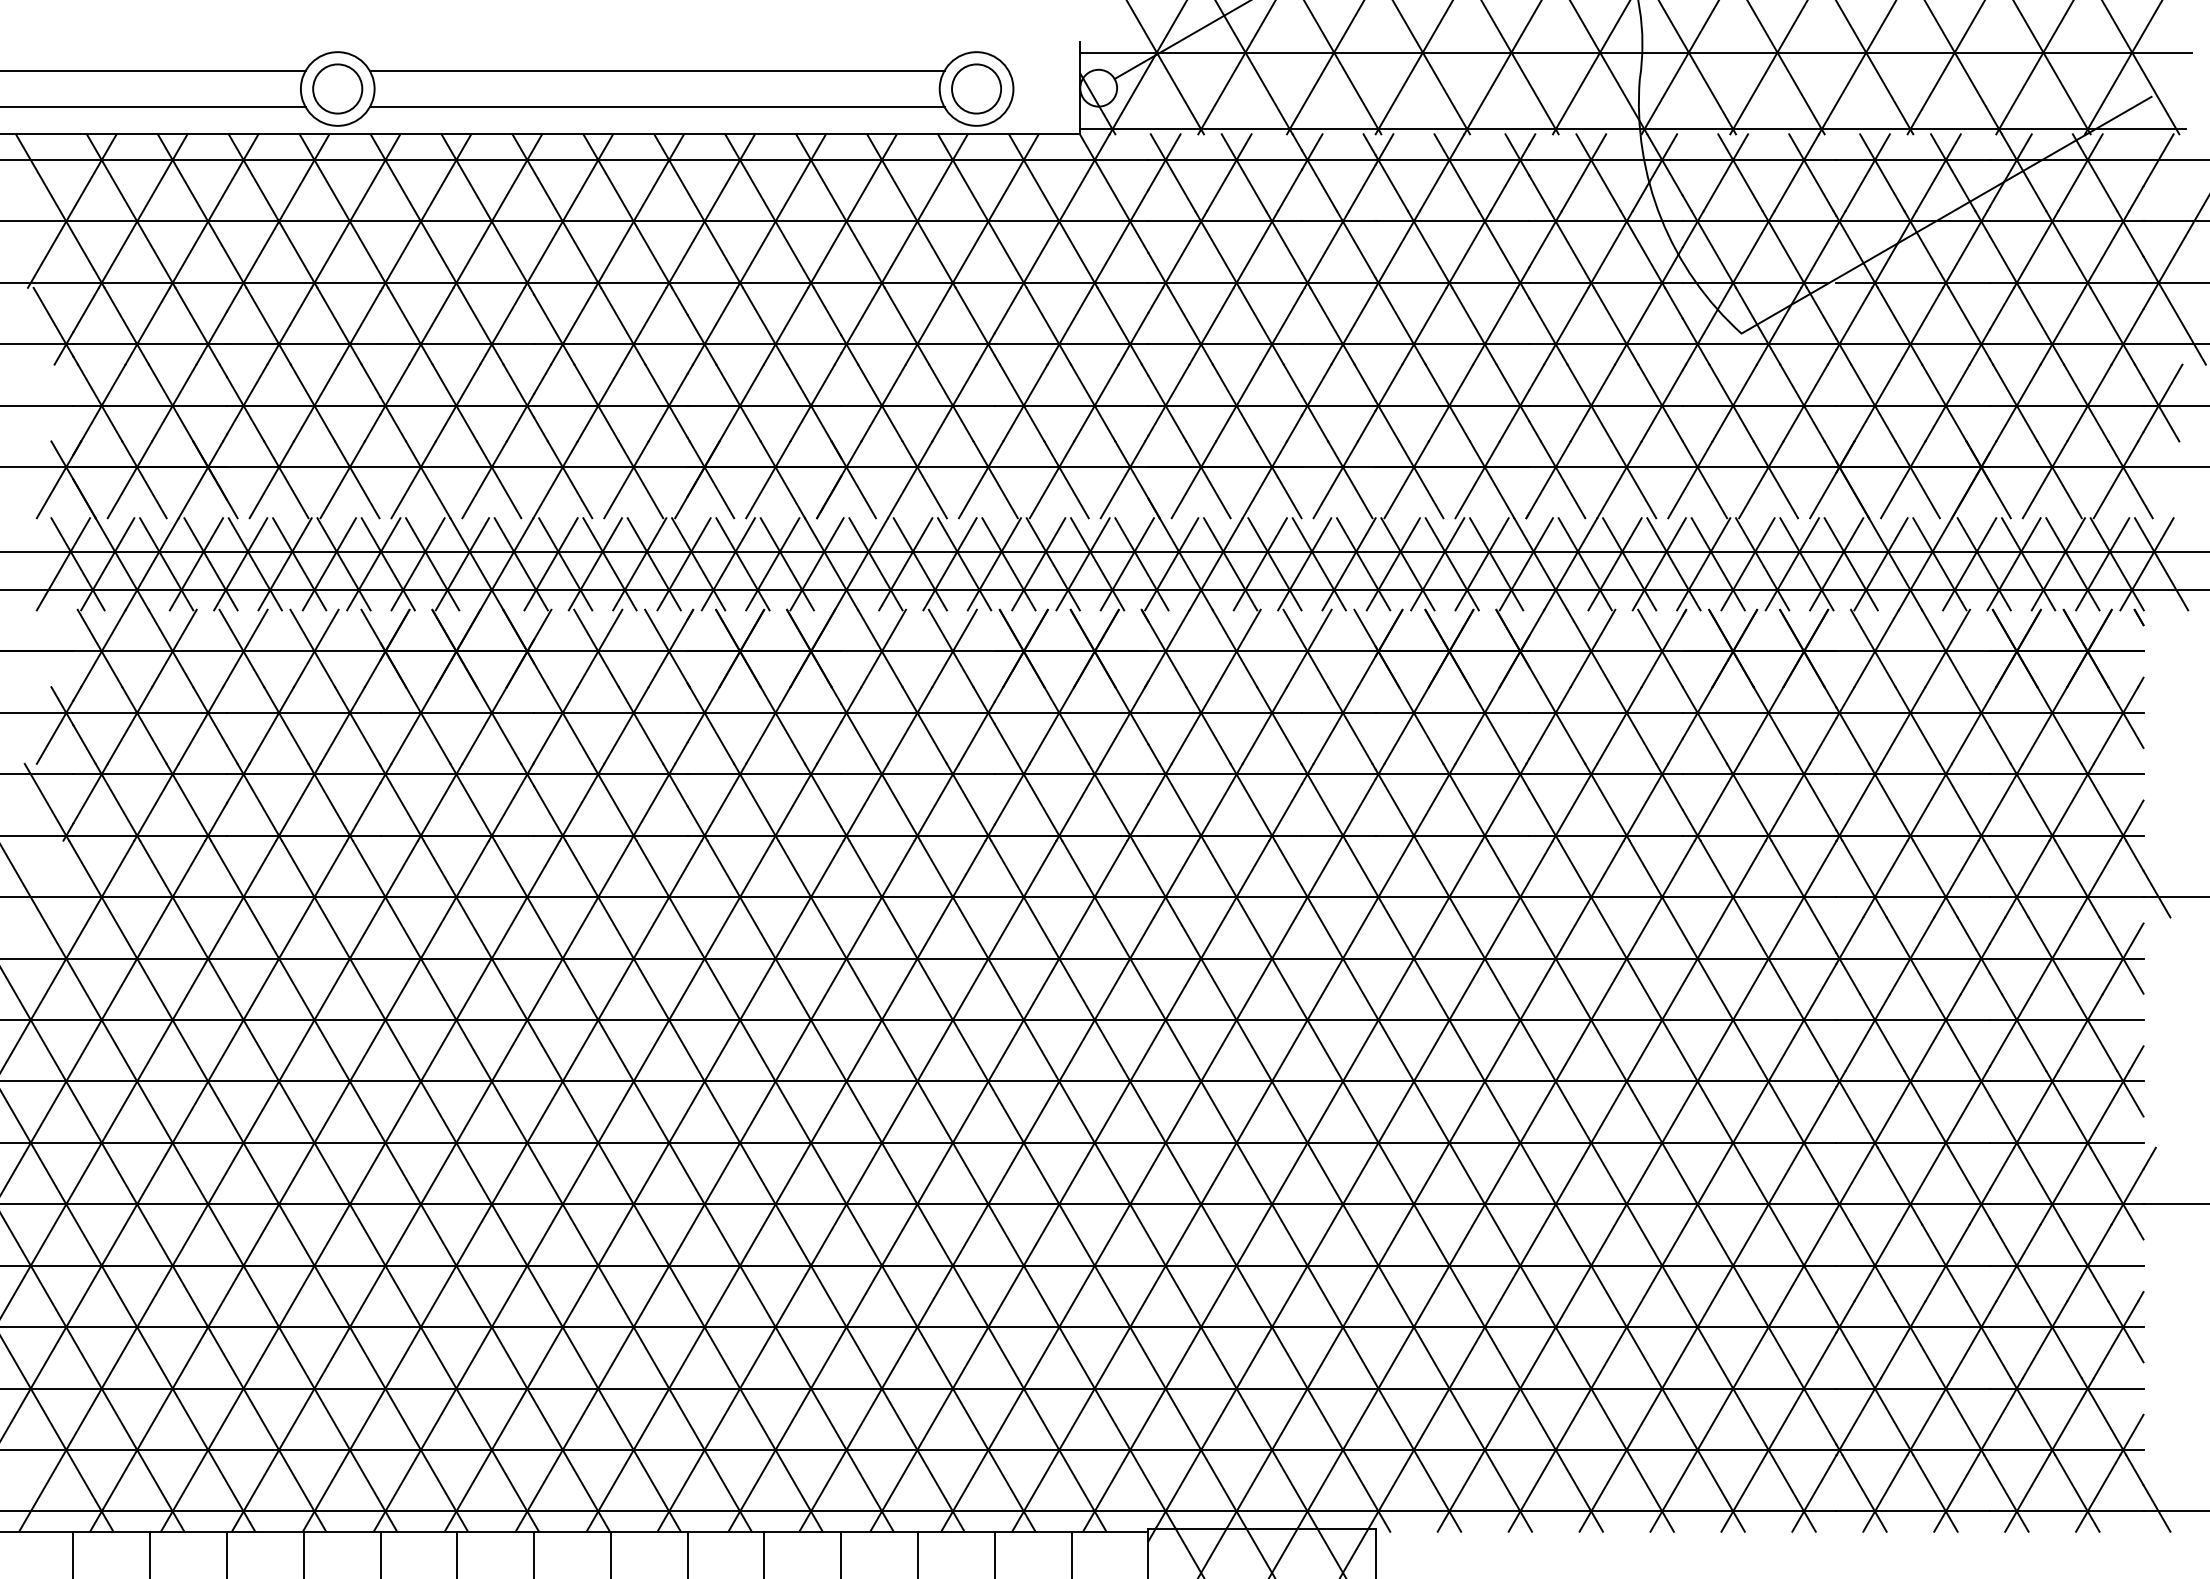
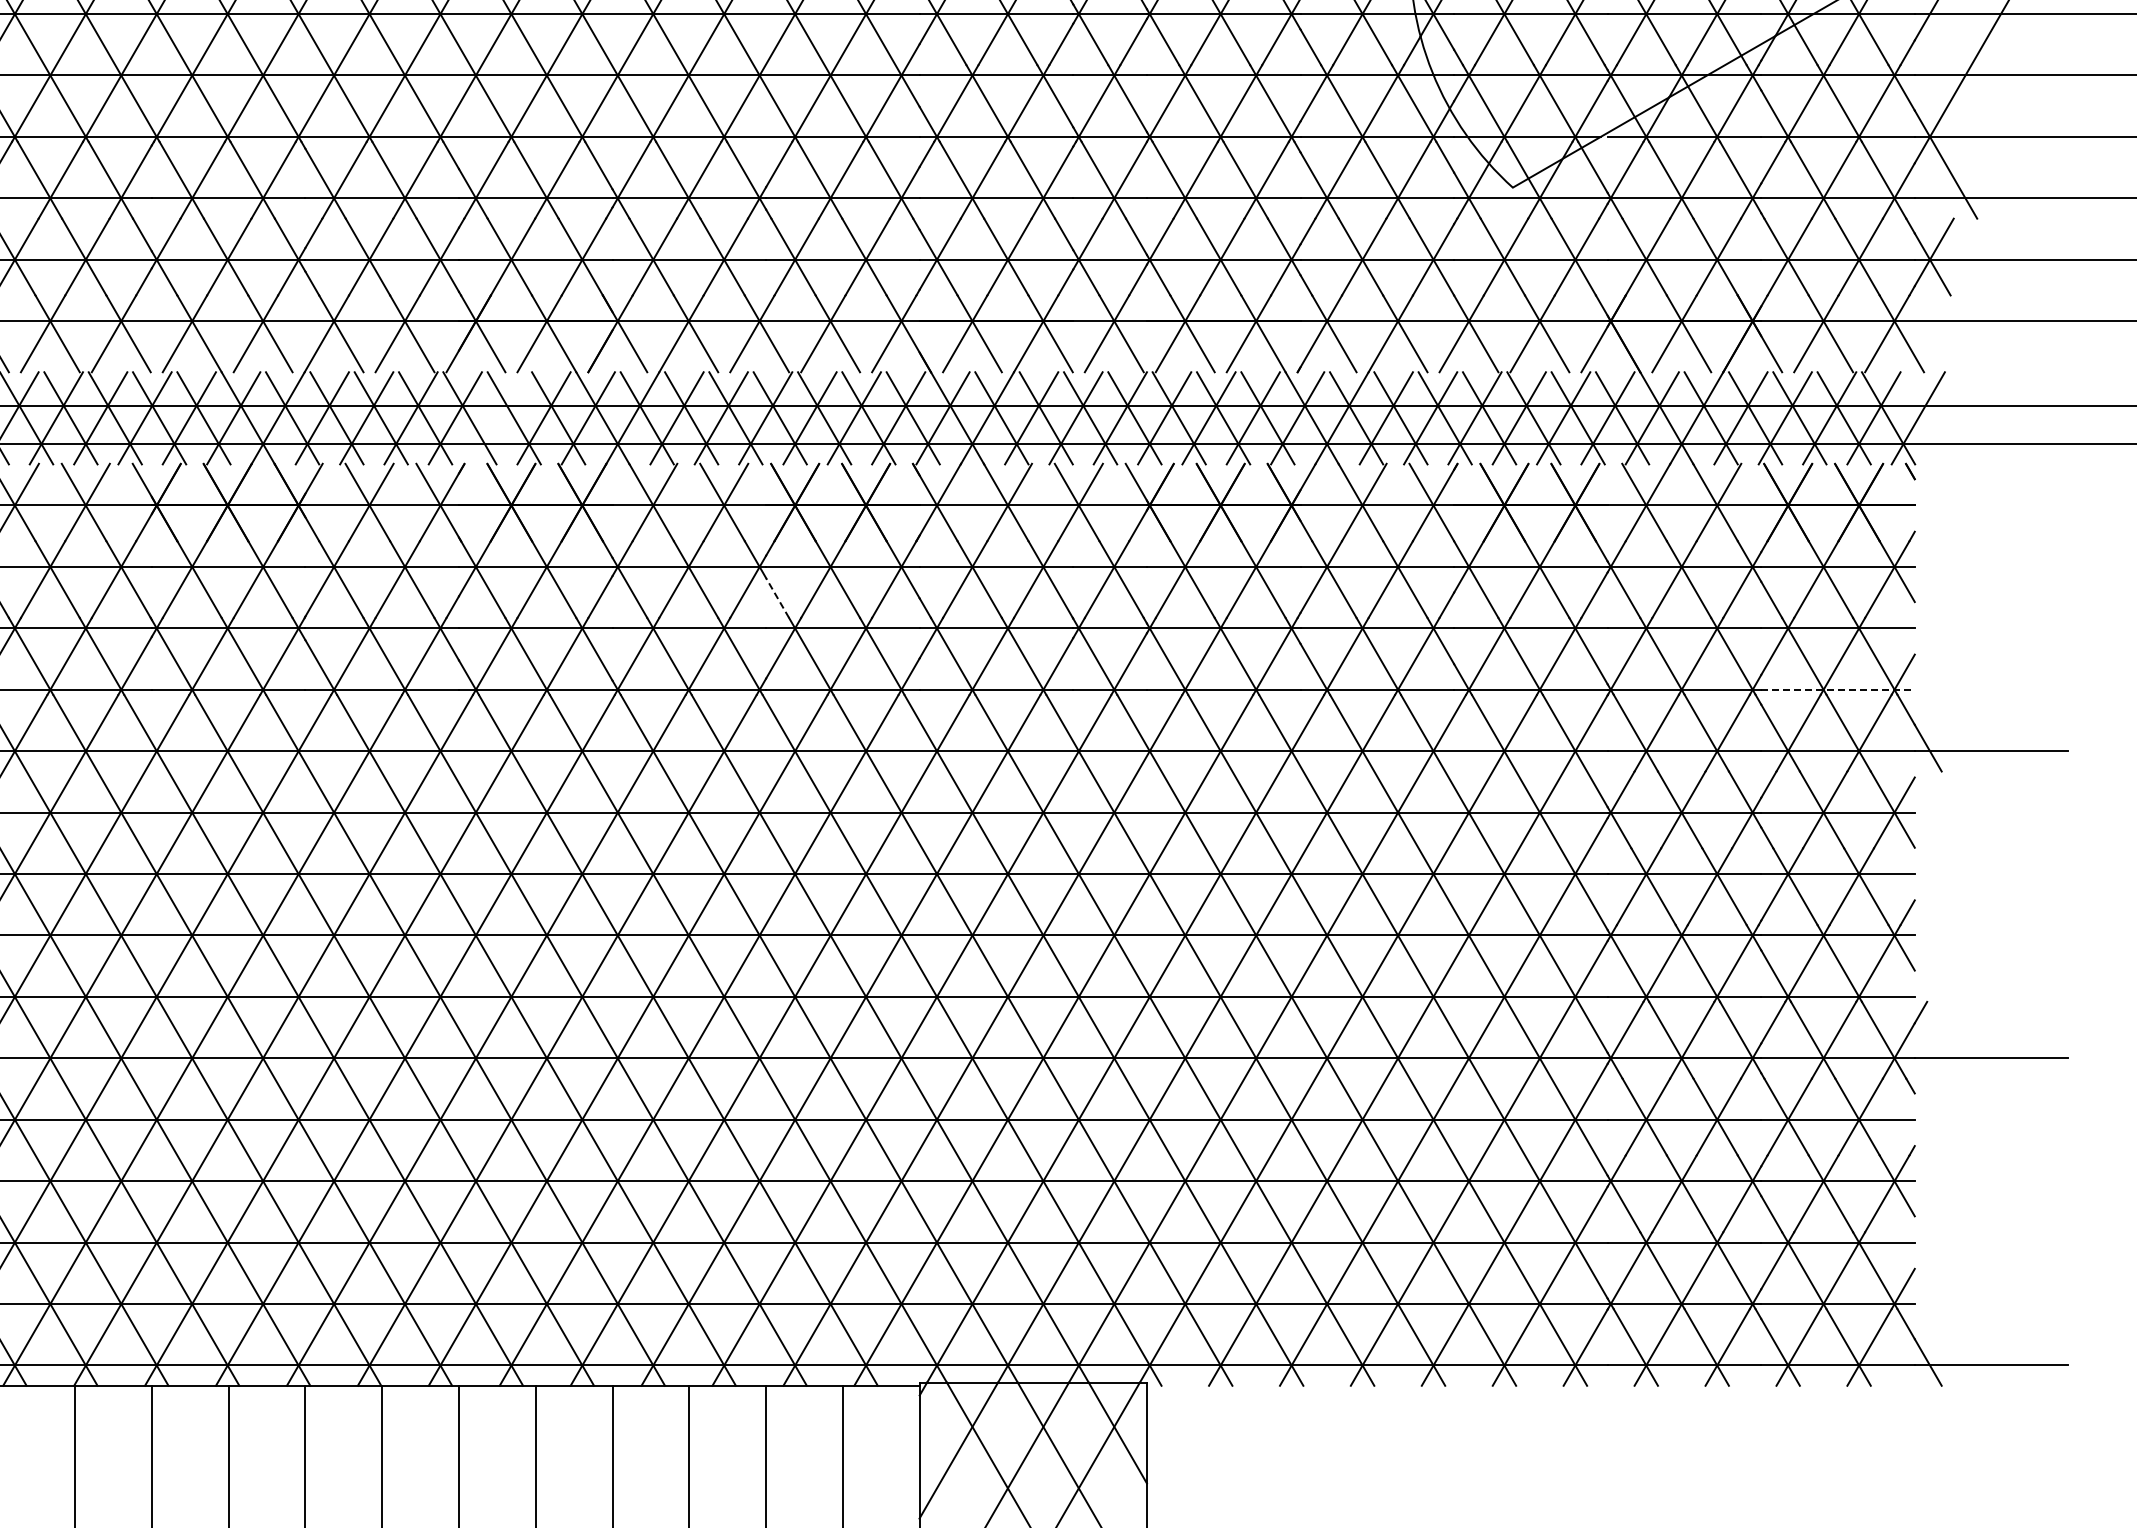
line: (728, 564) -> (499, 418), removed
line: (2161, 564) -> (1932, 418), removed
line: (1006, 744) -> (777, 598), solid -> dashed
line: (2066, 835) -> (1837, 689), solid -> dashed

